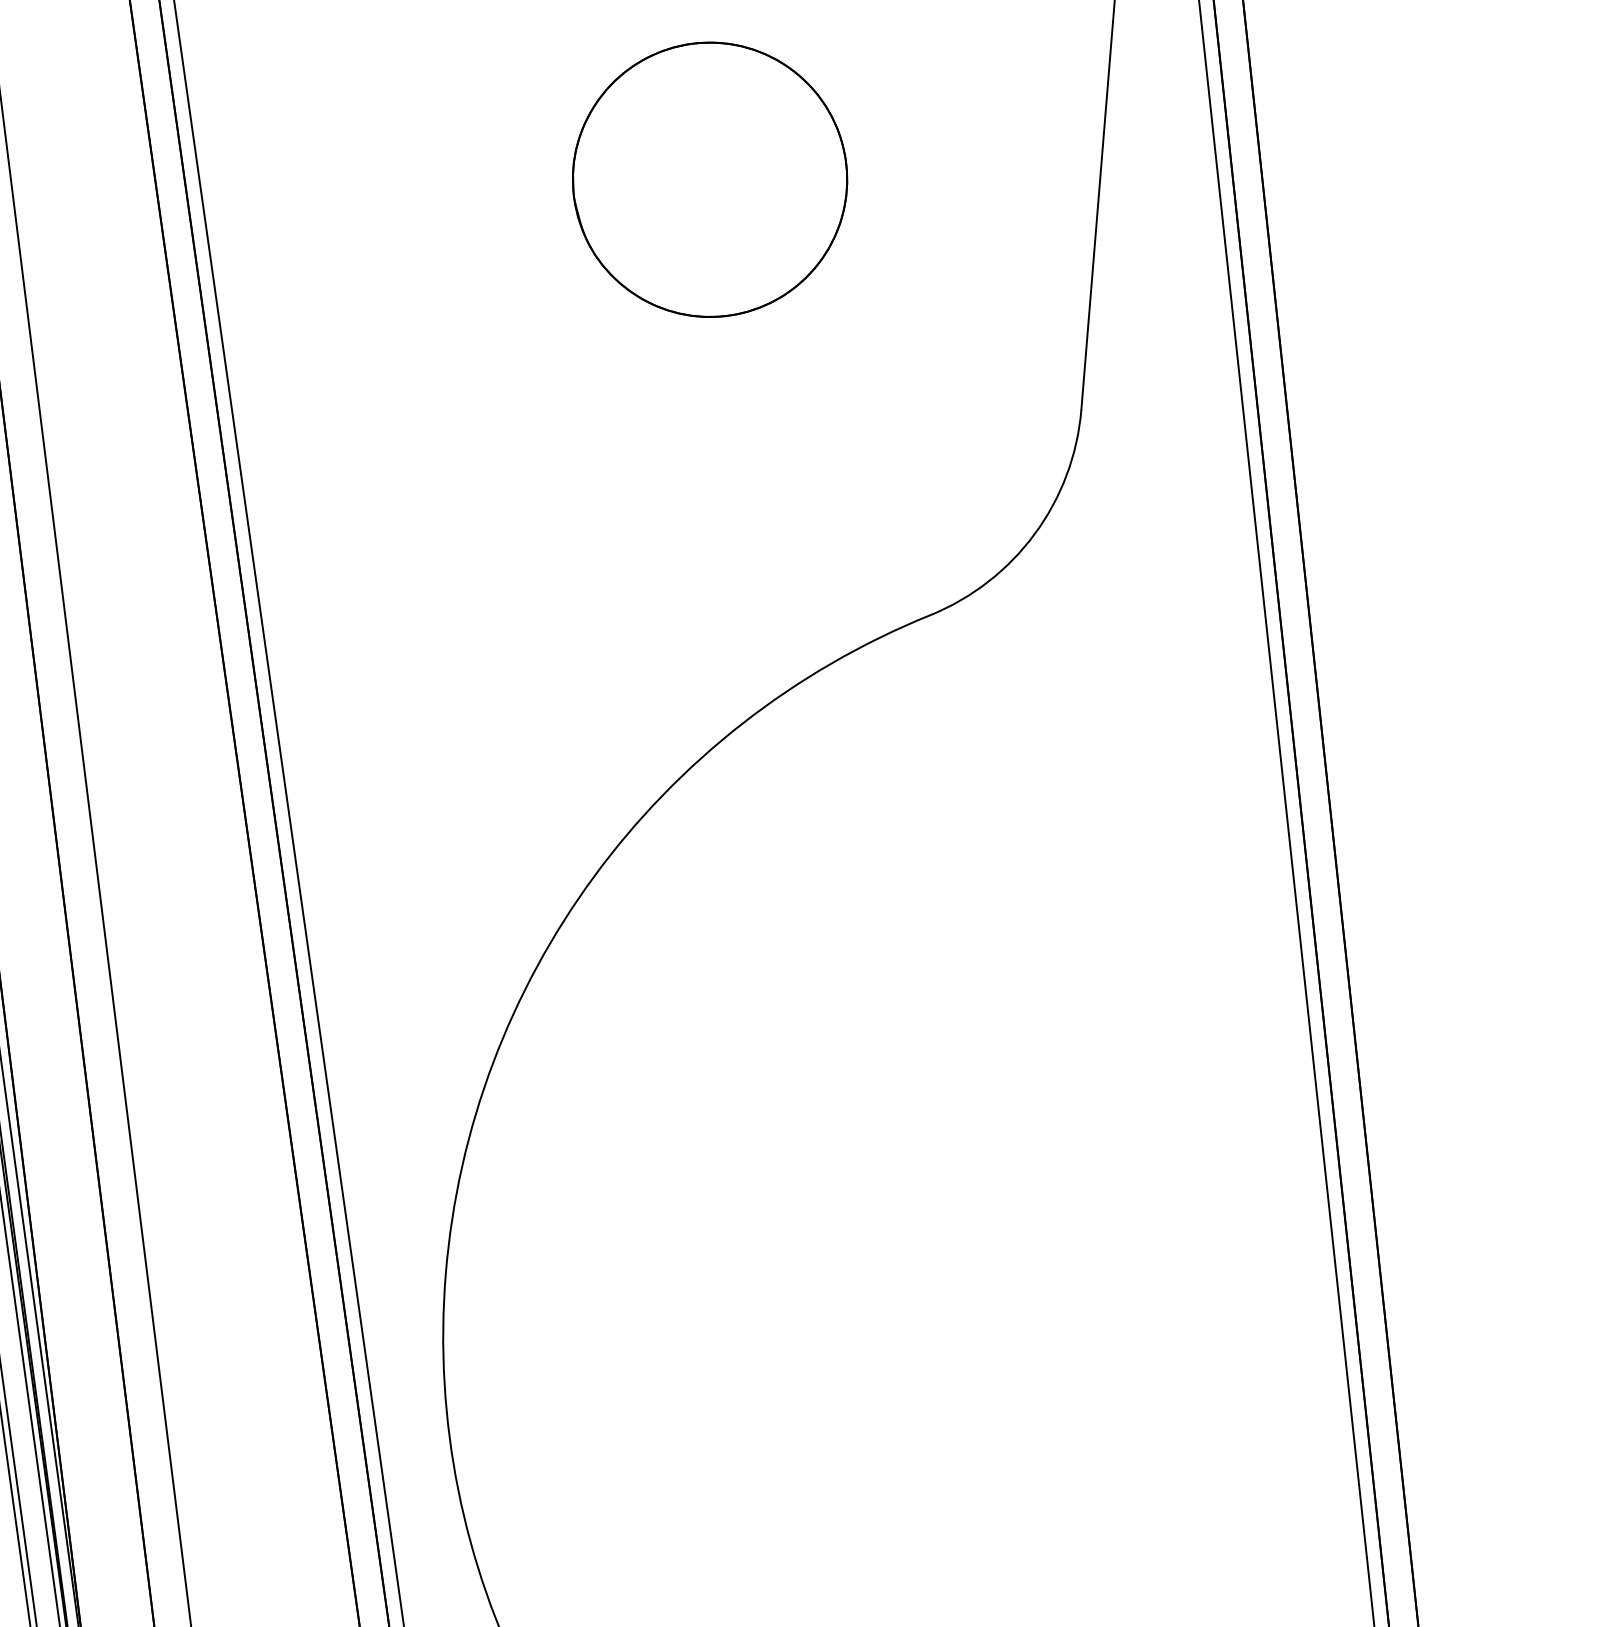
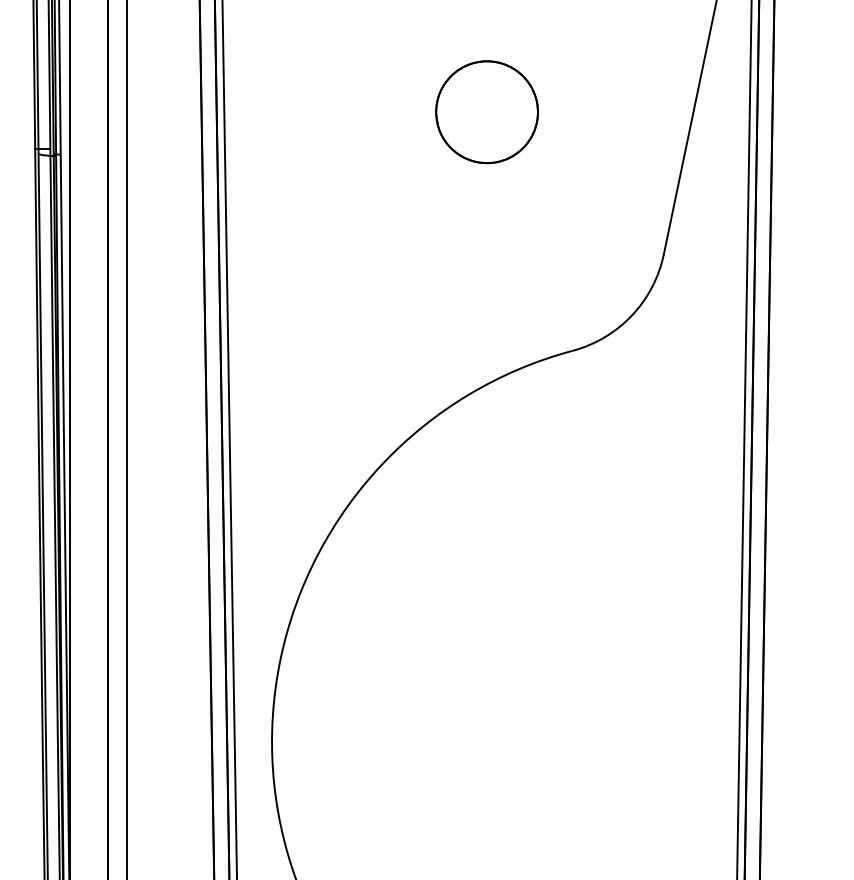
part: (709, 180) -> (486, 112), size x0.71

